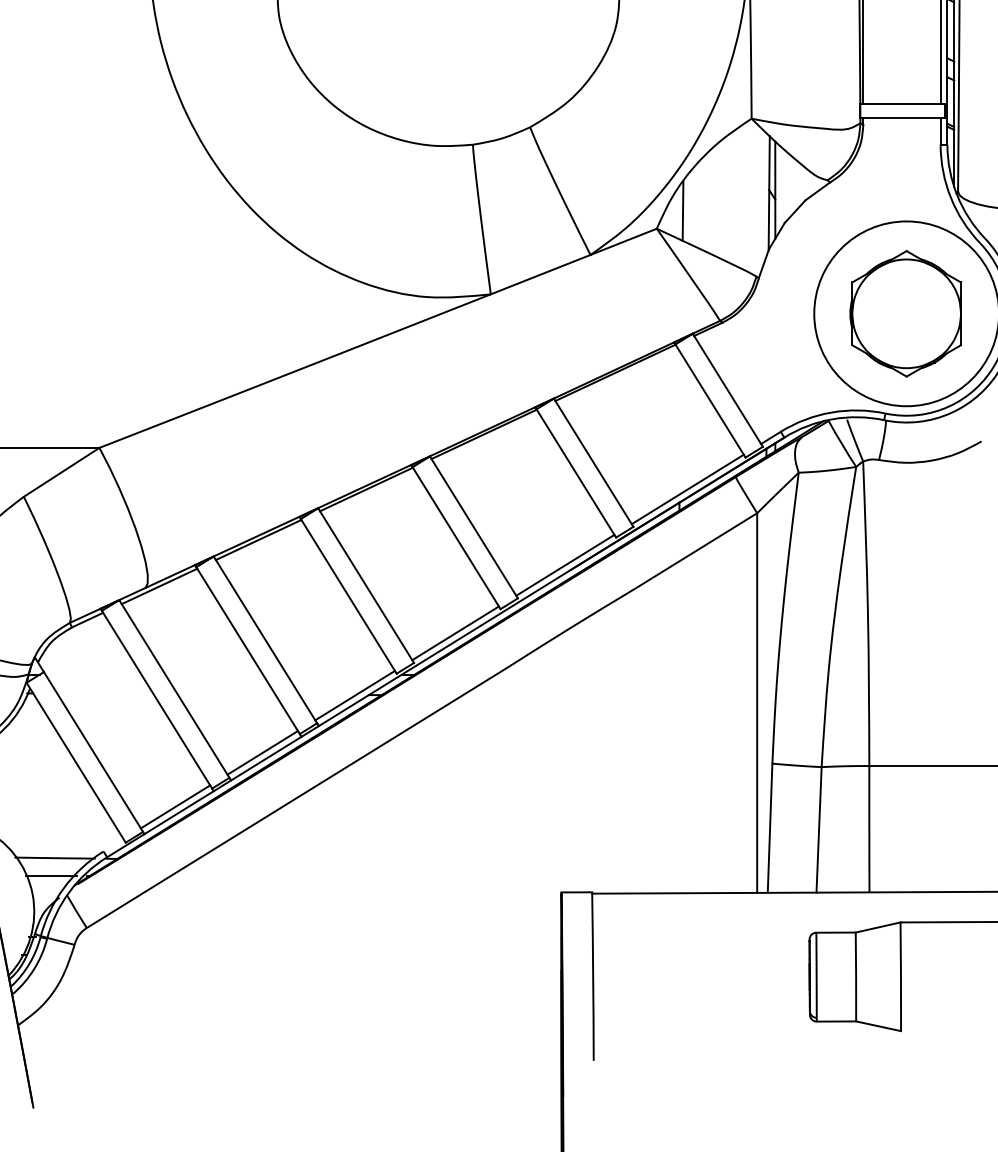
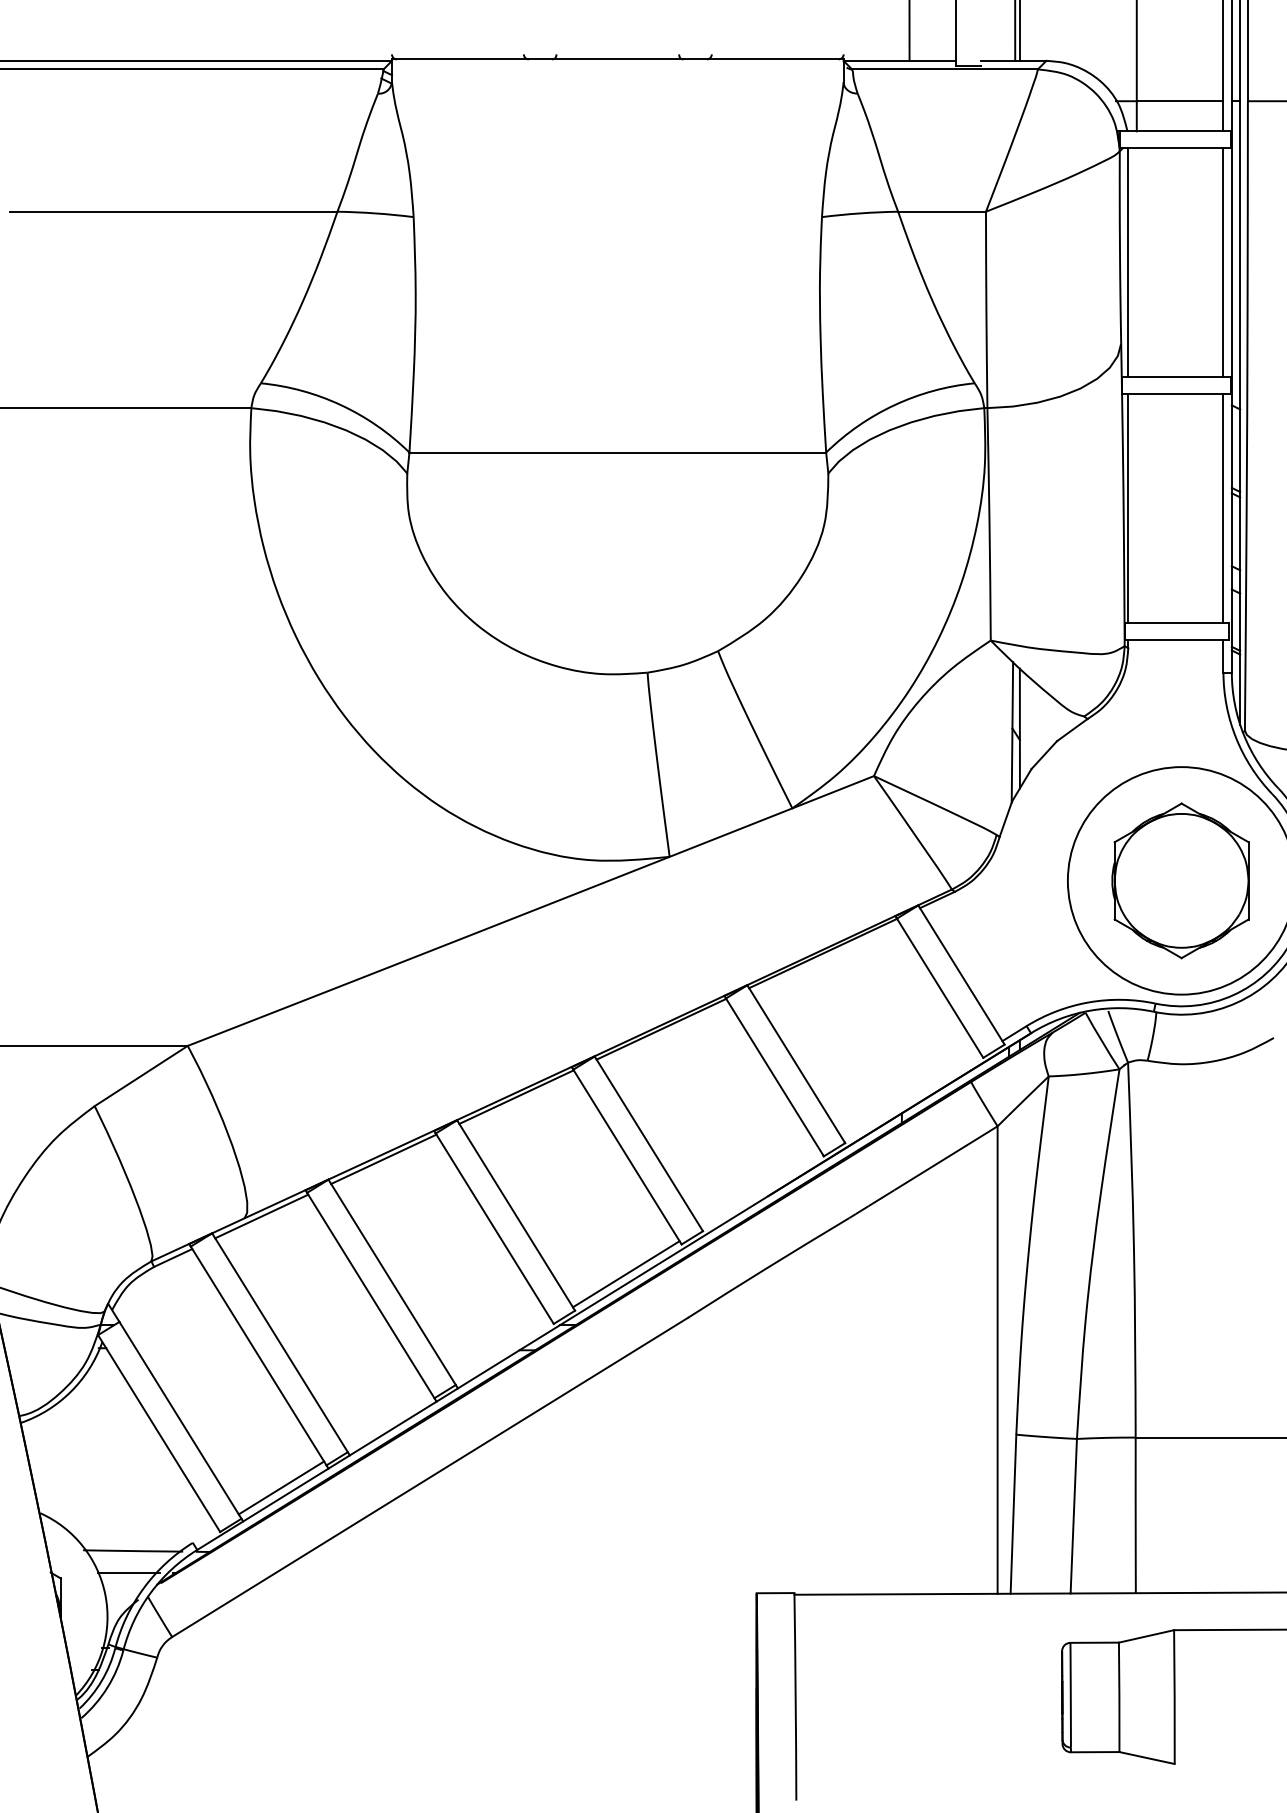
line: (682, 211) -> (905, 754), removed
line: (688, 488) -> (912, 1096), removed
line: (564, 565) -> (760, 1190), removed
line: (355, 695) -> (502, 1350), removed
line: (262, 752) -> (388, 1421), removed

